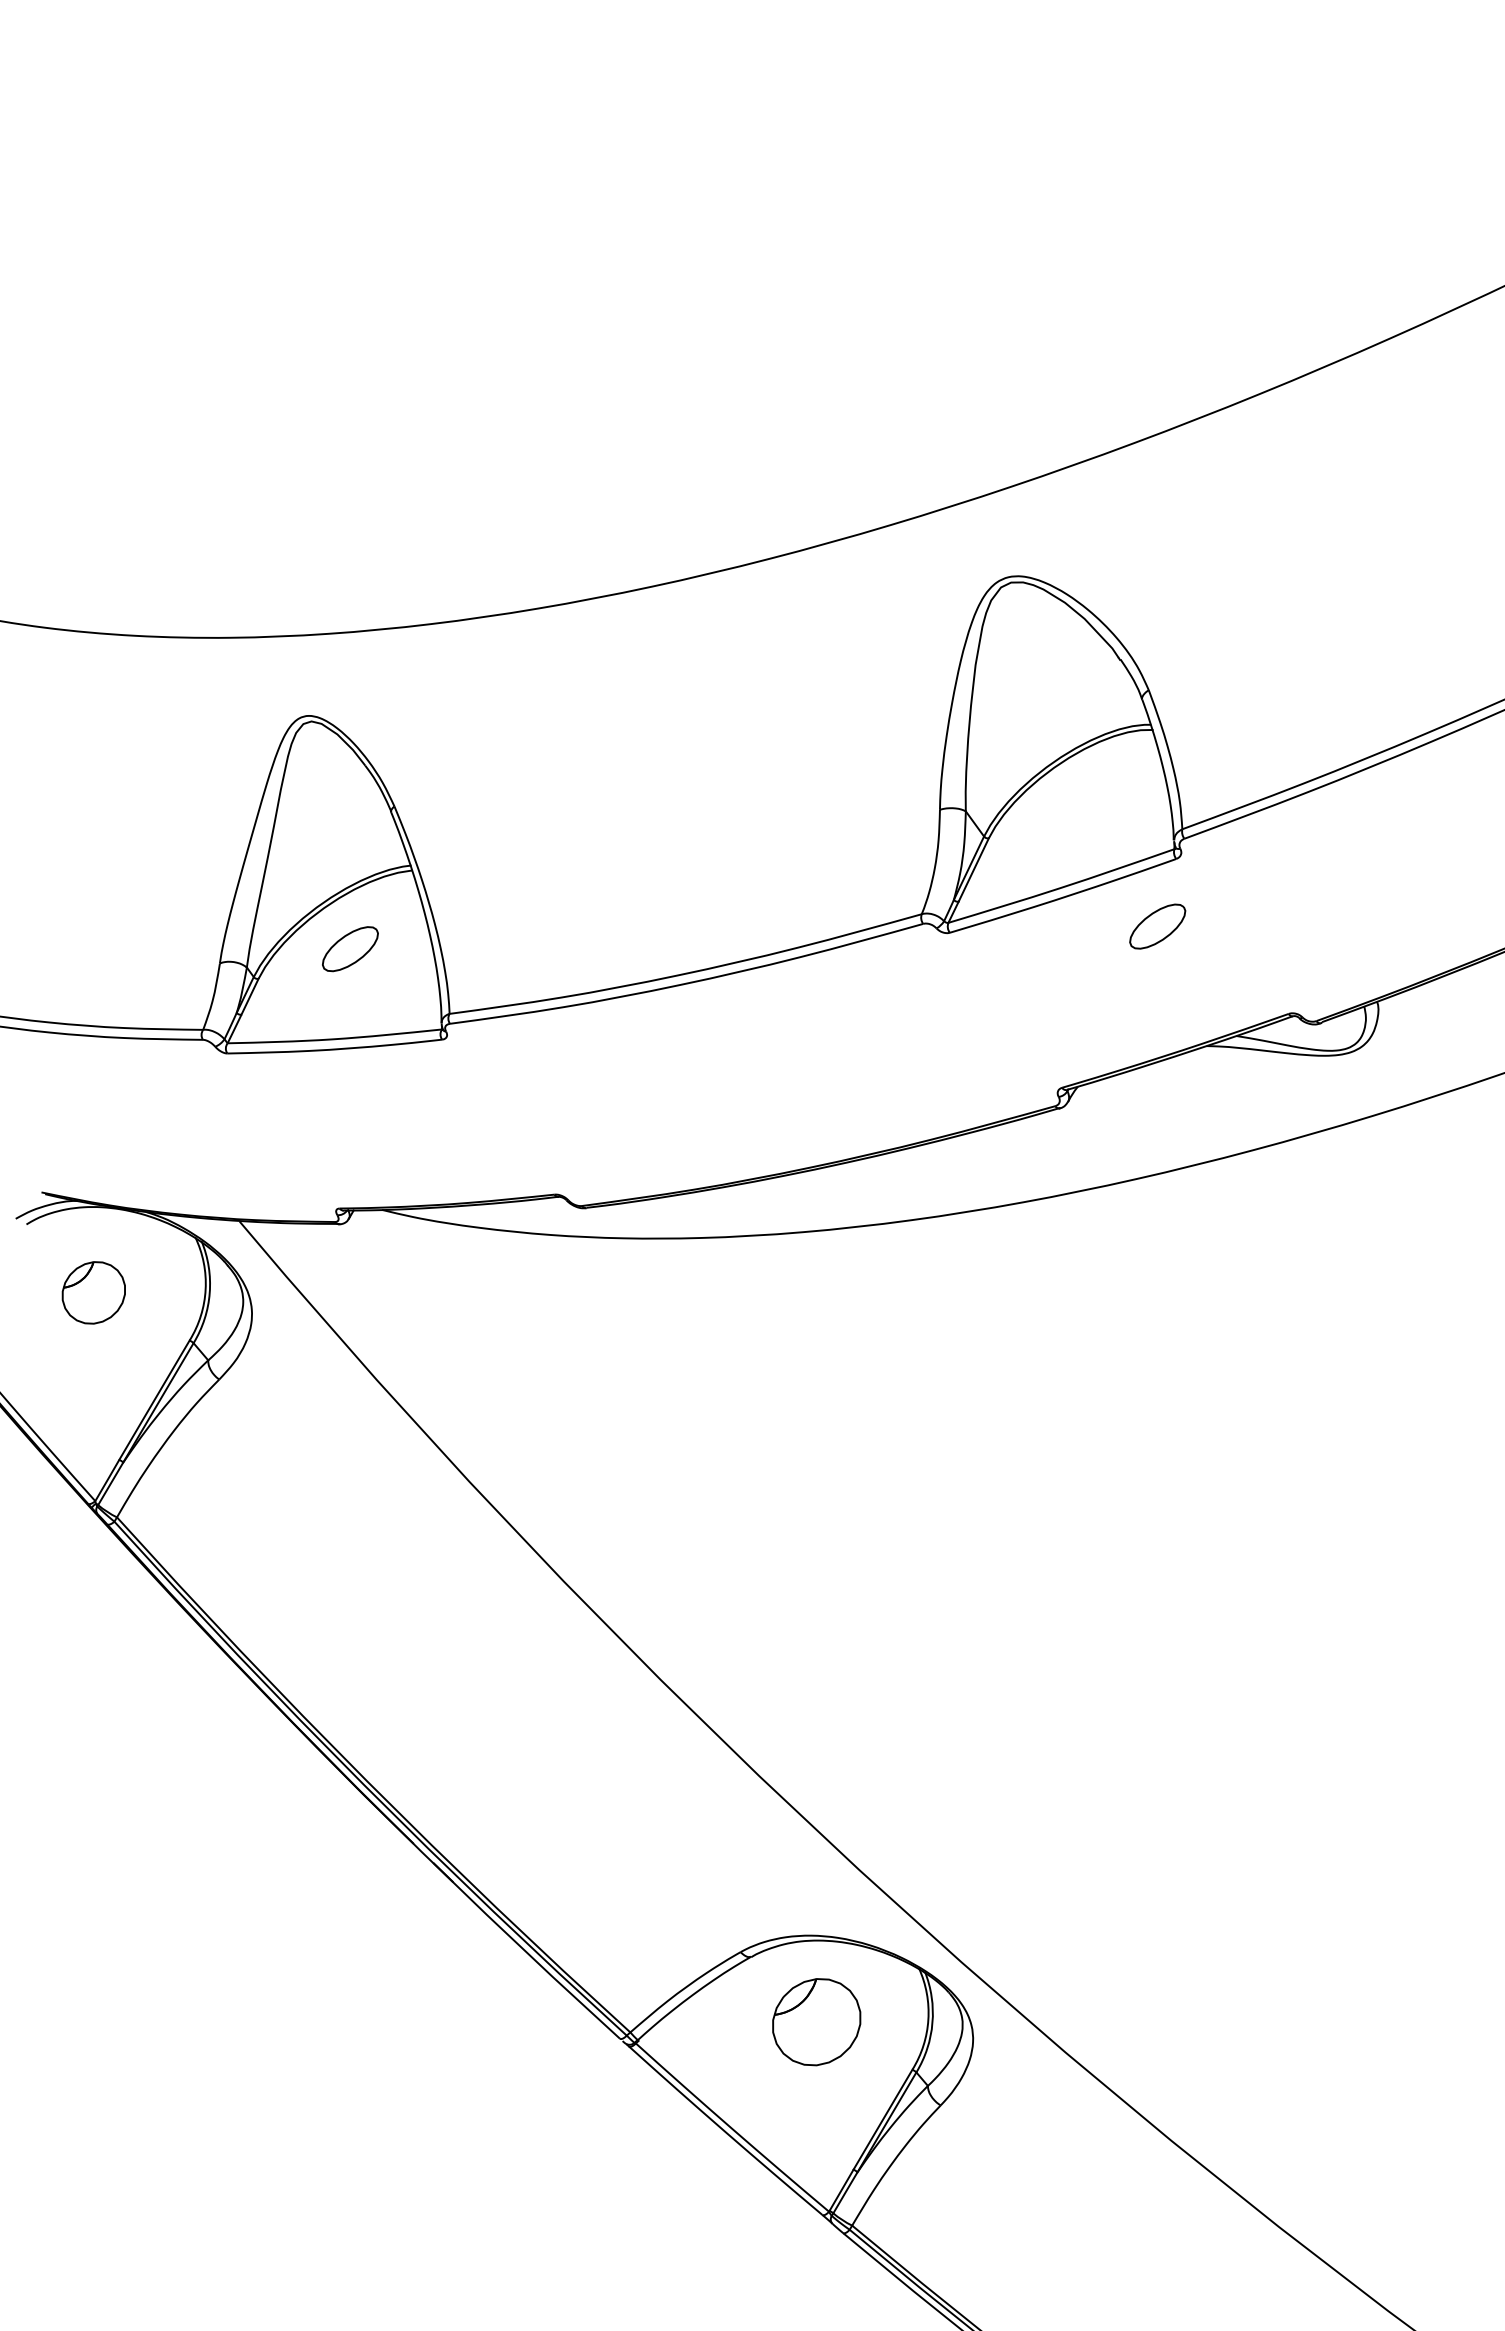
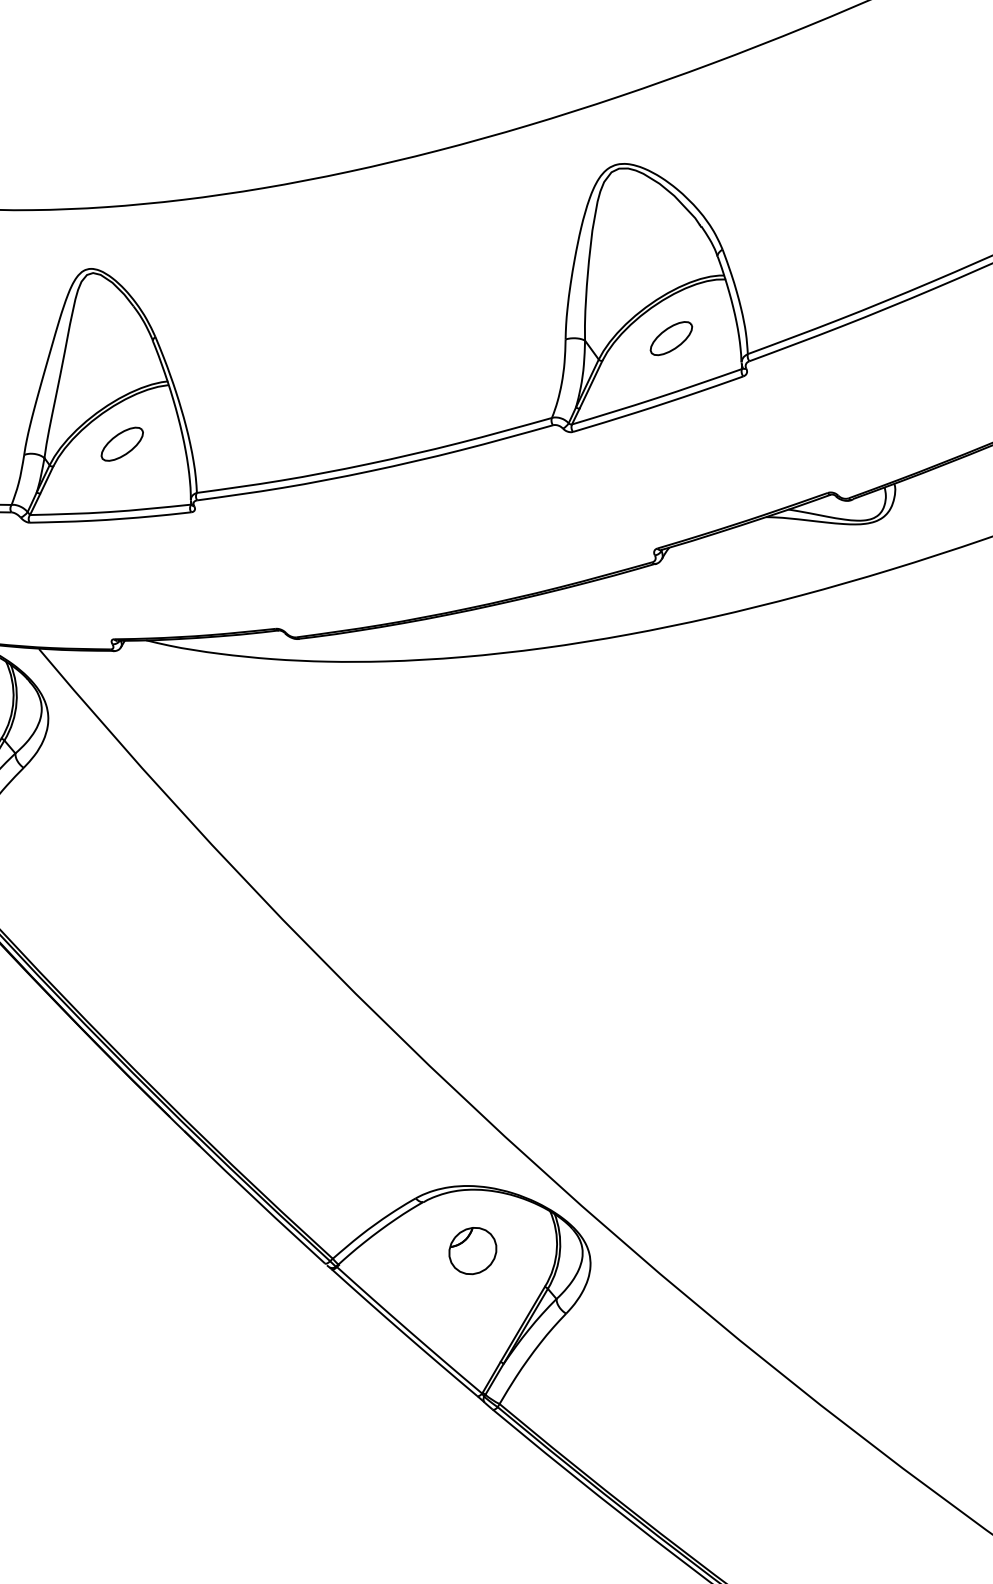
part: (1157, 926) -> (671, 338), moved
part: (816, 2021) -> (472, 1250), size x0.71

